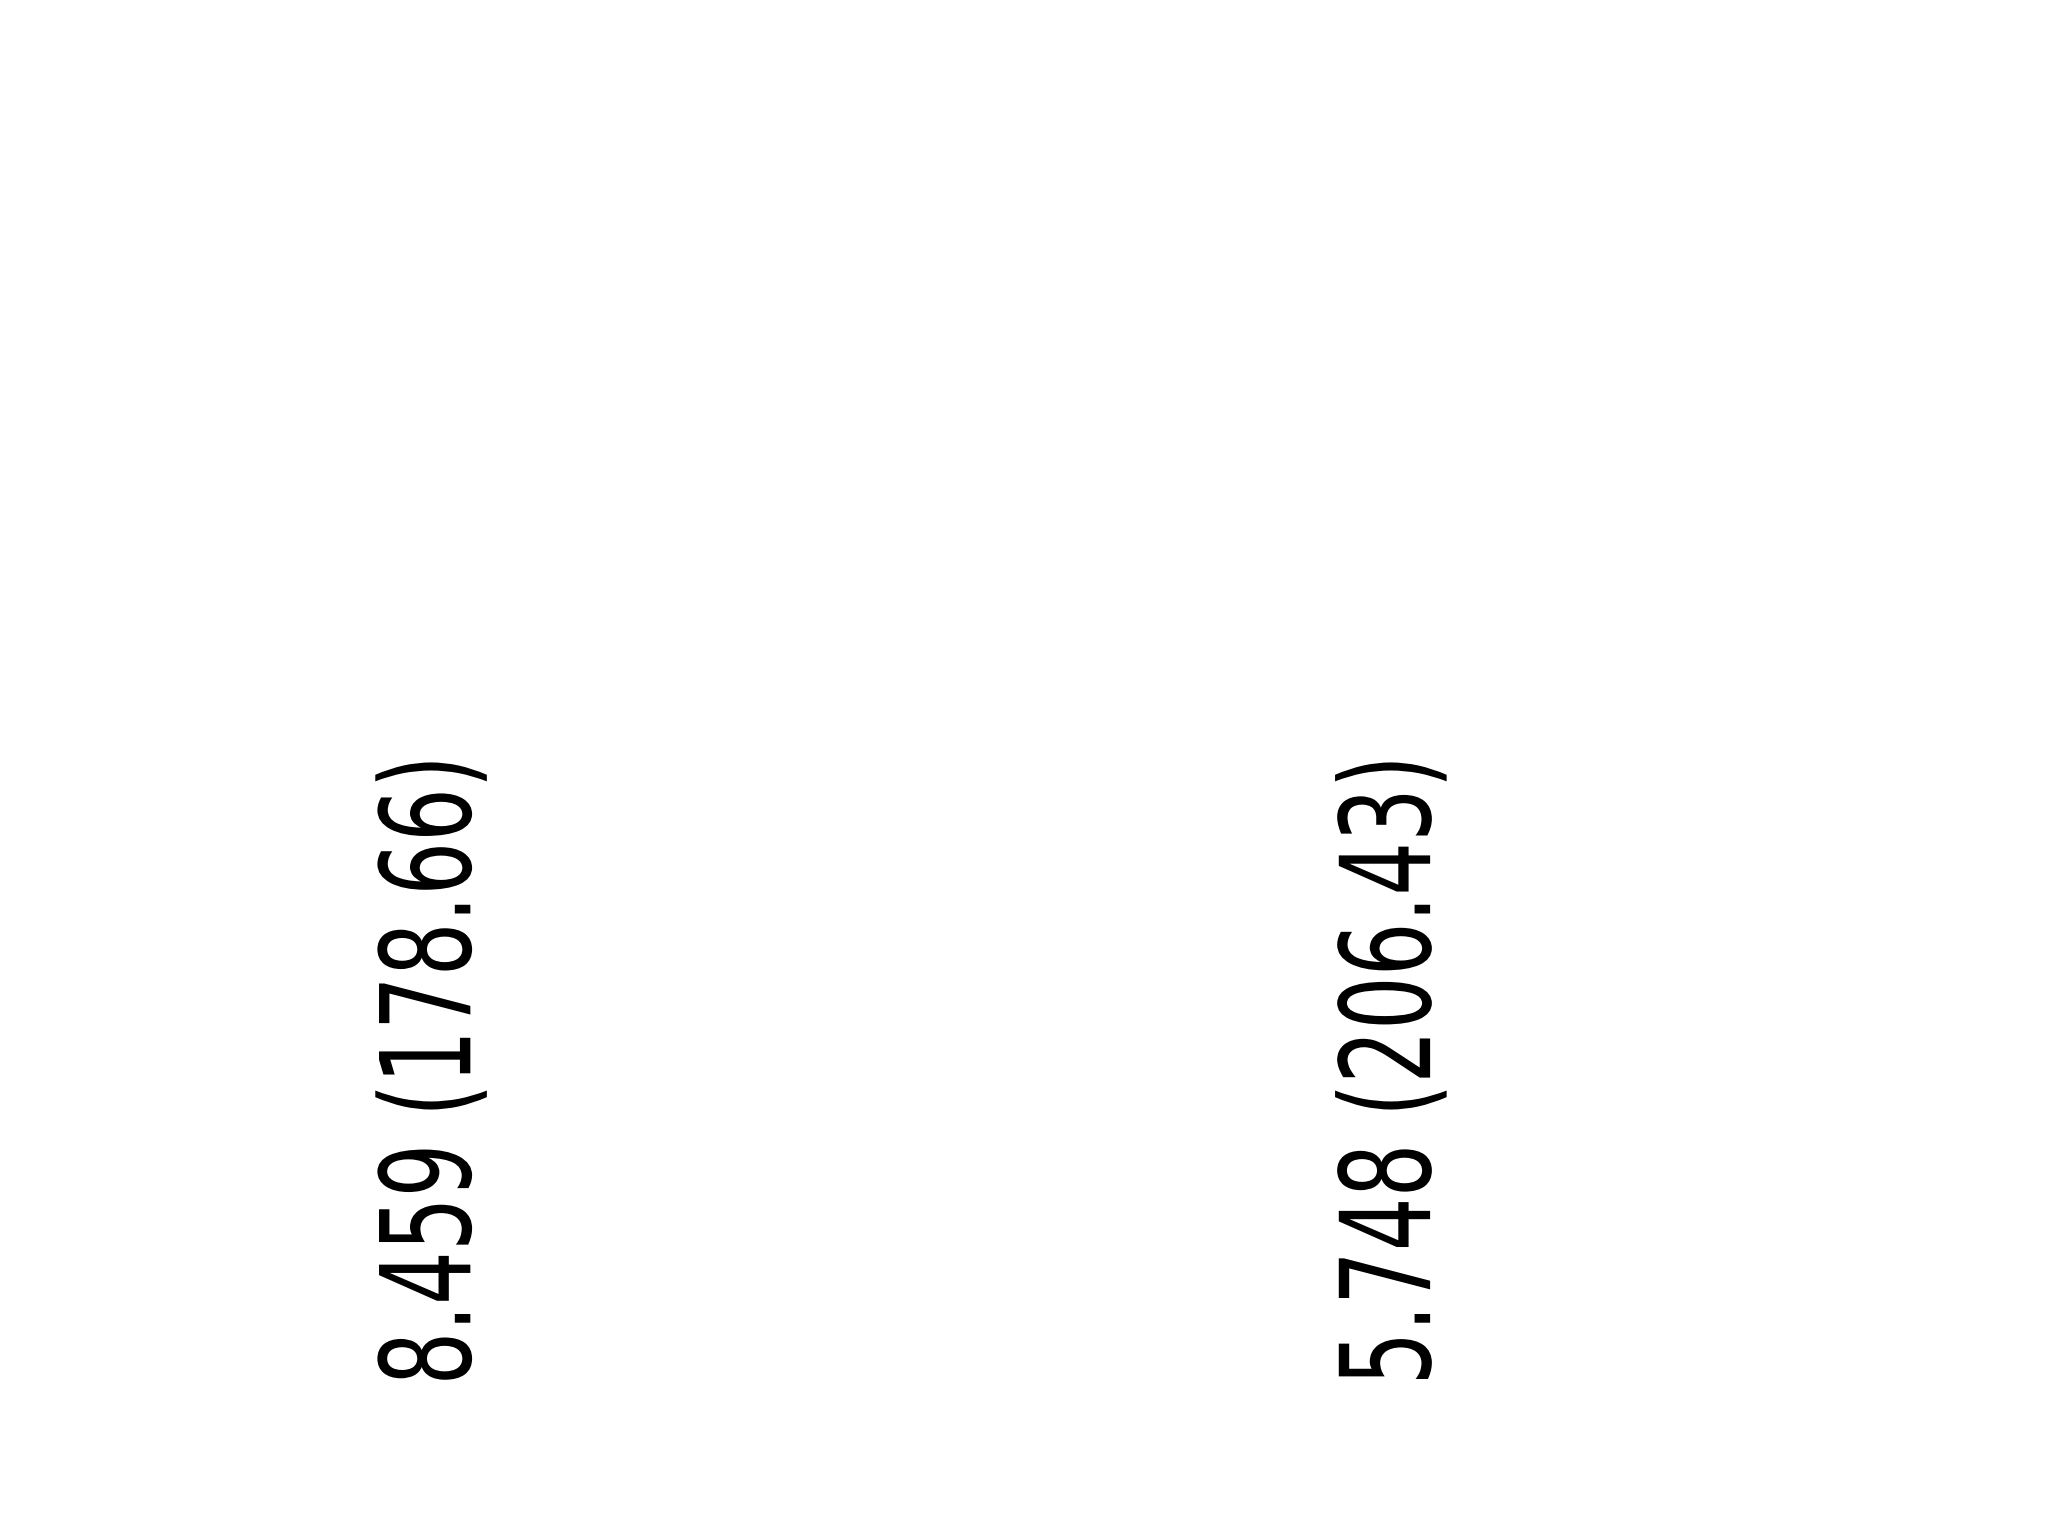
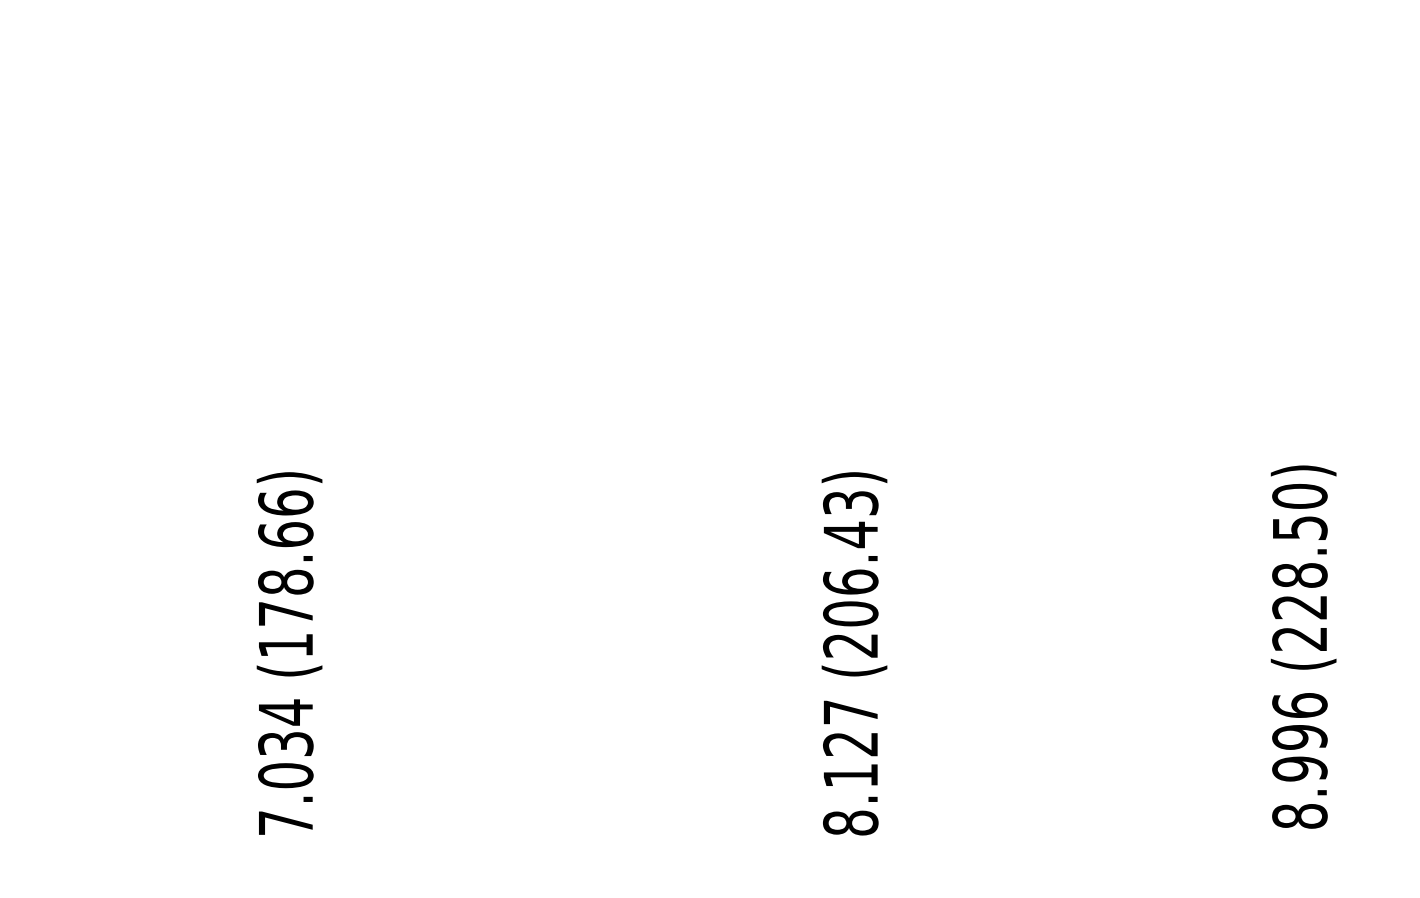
text: (424, 1264) -> (285, 767), 8.459 -> 7.034
text: (1384, 1264) -> (850, 767), 5.748 -> 8.127

